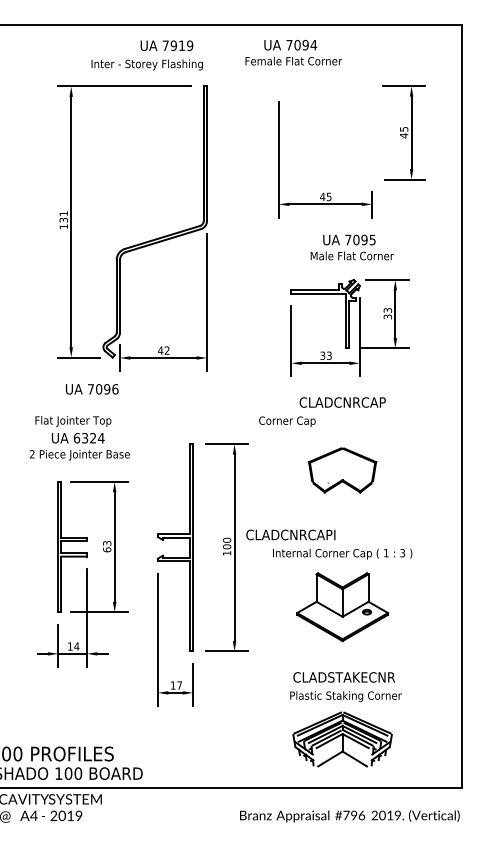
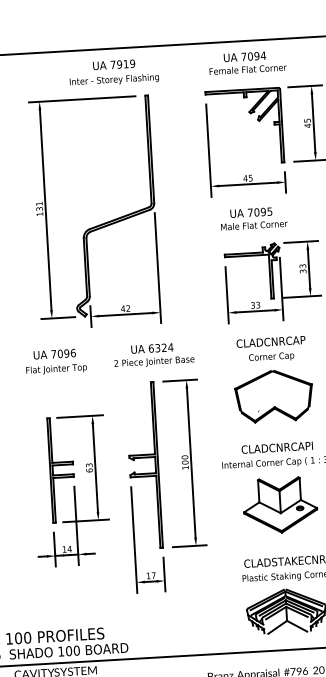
text: (293, 52) -> (247, 62), moved
text: (146, 64) -> (113, 79), moved
part: (341, 125) -> (257, 120), added
text: (351, 247) -> (253, 218), moved
text: (92, 389) -> (55, 354), moved
text: (287, 421) -> (271, 357), moved
text: (79, 446) -> (153, 355), moved
part: (342, 470) -> (273, 396), size x1.43
text: (290, 534) -> (276, 447), moved

